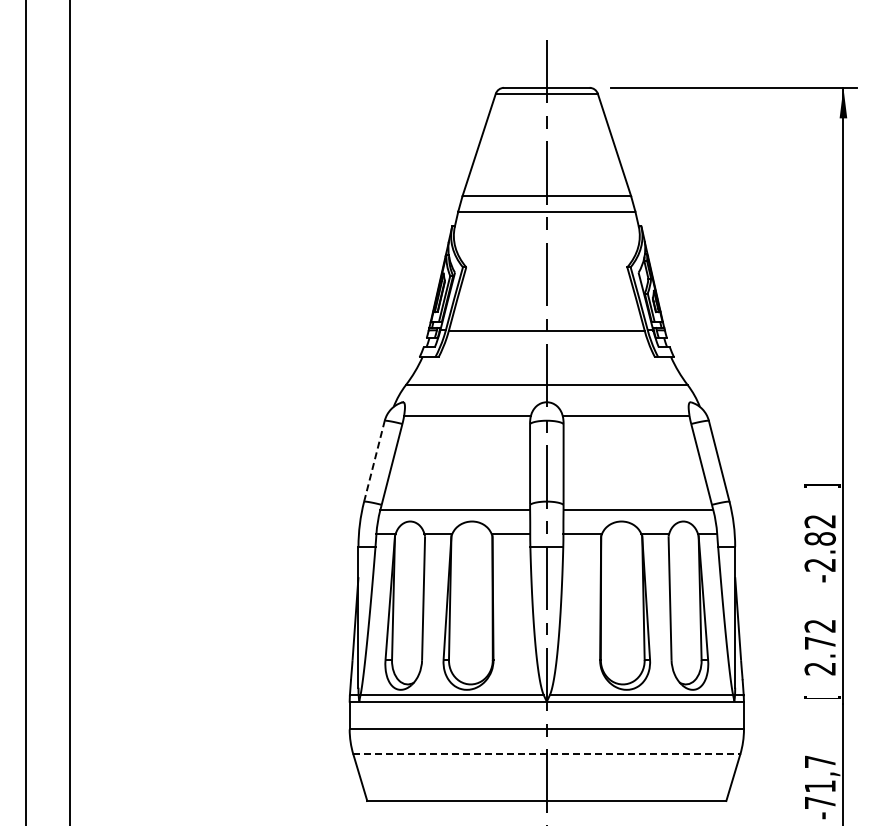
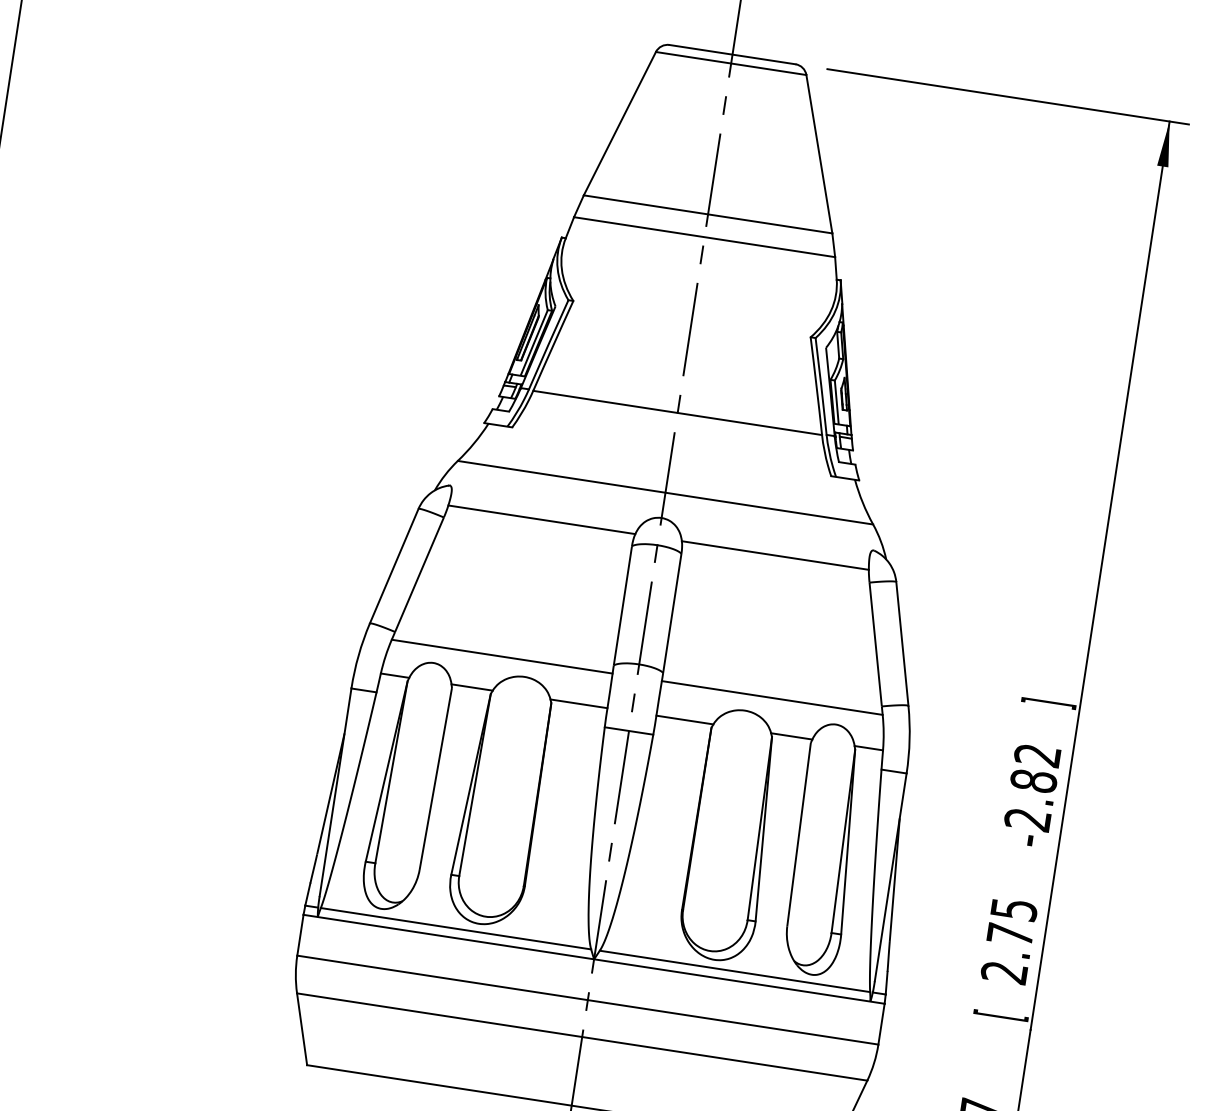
line: (374, 461) -> (394, 566), dashed -> solid
text: (820, 625) -> (1014, 908), 2.72 -> 2.75
line: (547, 754) -> (583, 1037), dashed -> solid

